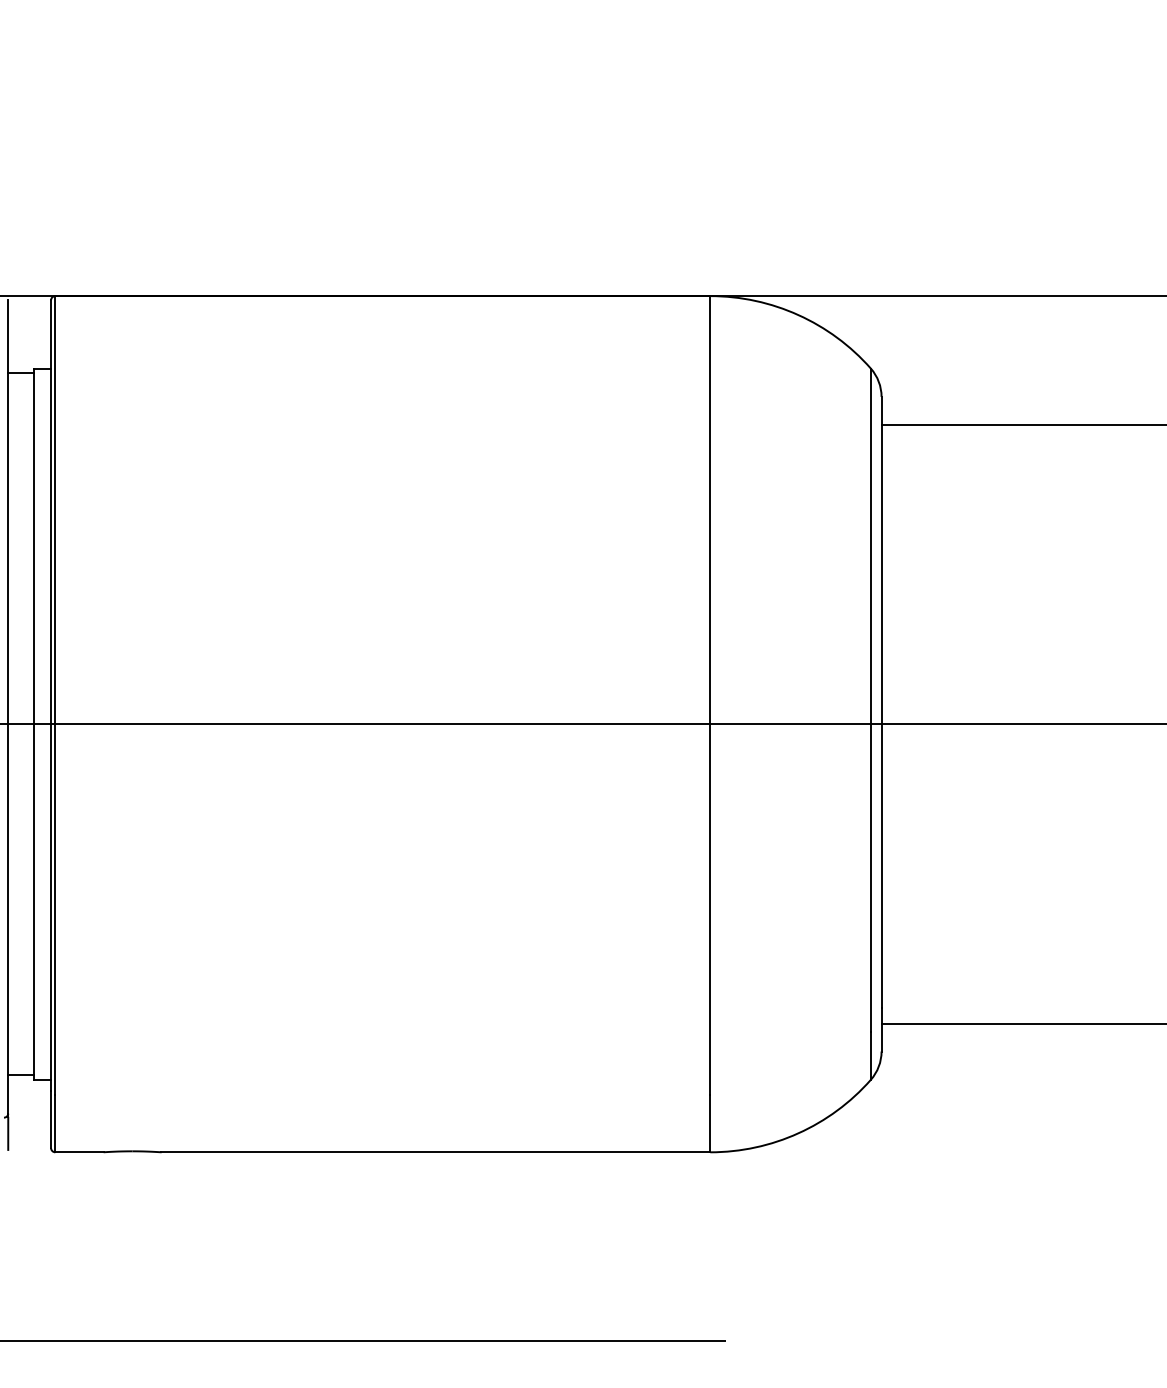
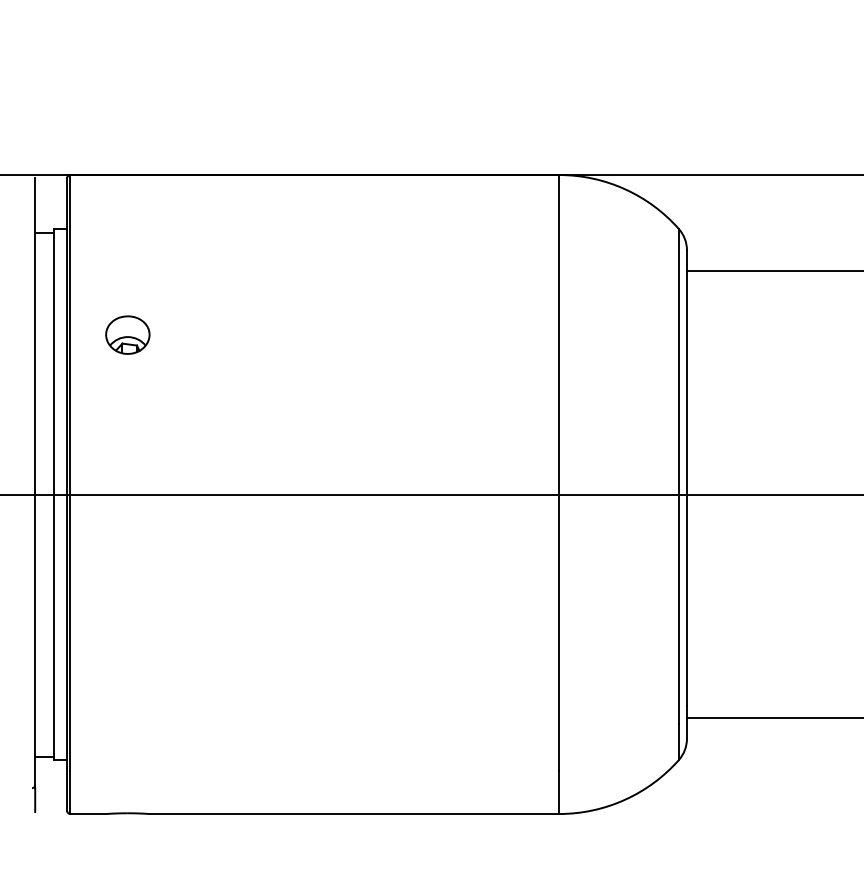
part: (132, 510) -> (127, 335), added

